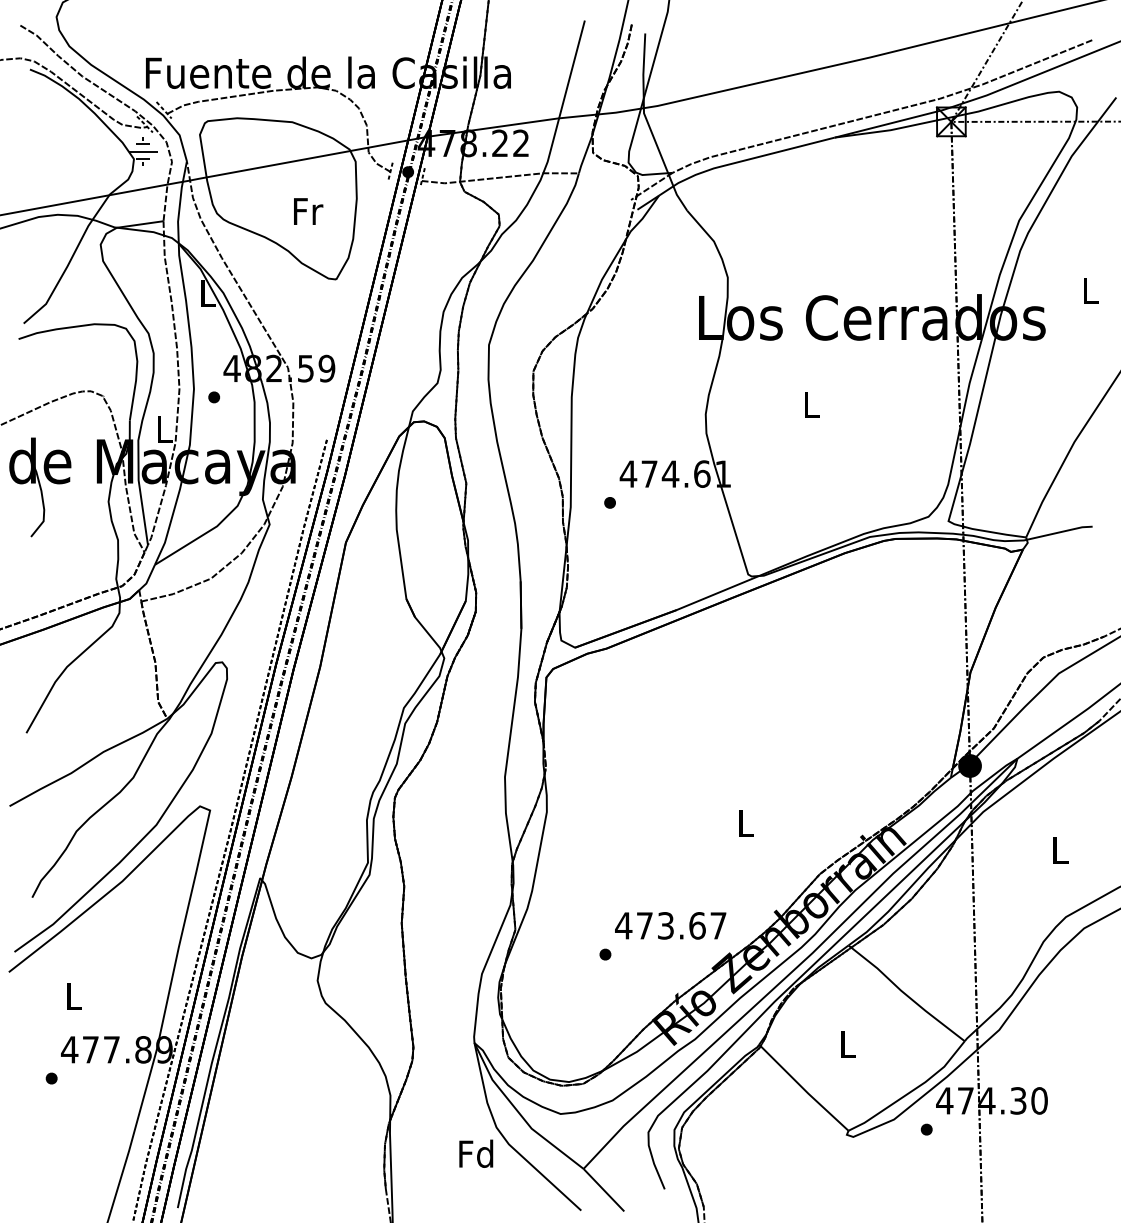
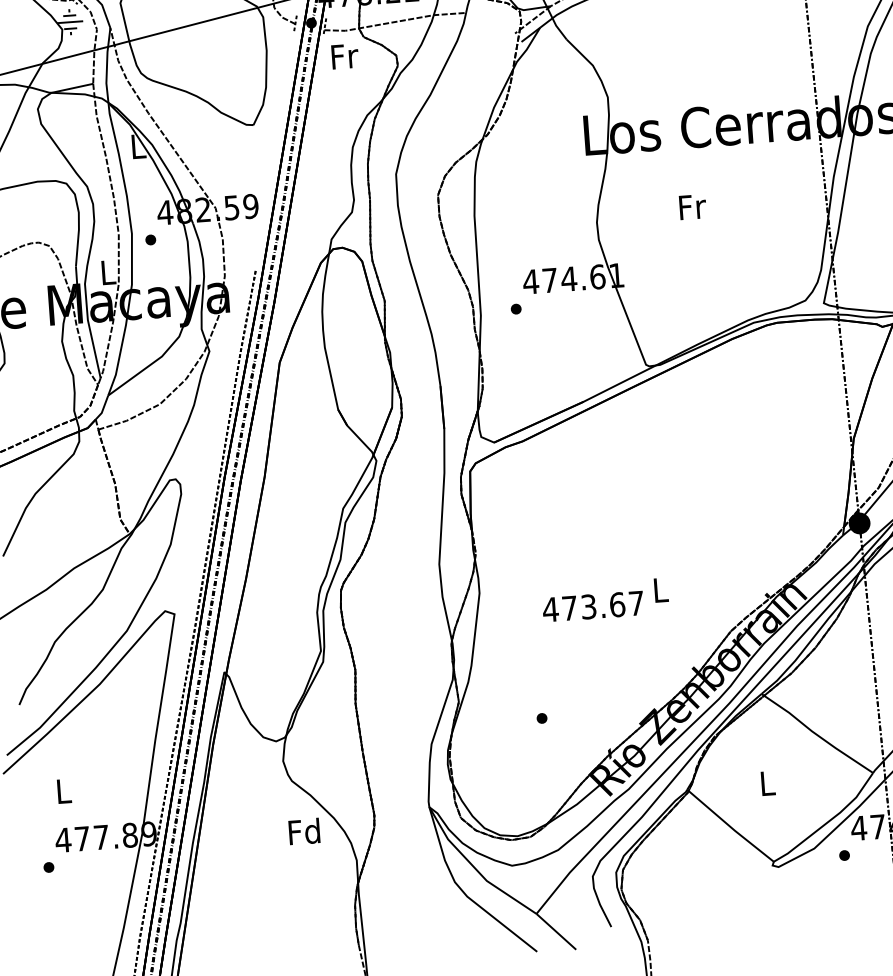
text: (308, 211) -> (345, 56), moved
text: (812, 404) -> (692, 206), L -> Fr
text: (670, 925) -> (593, 606), moved
text: (476, 1153) -> (304, 831), moved

